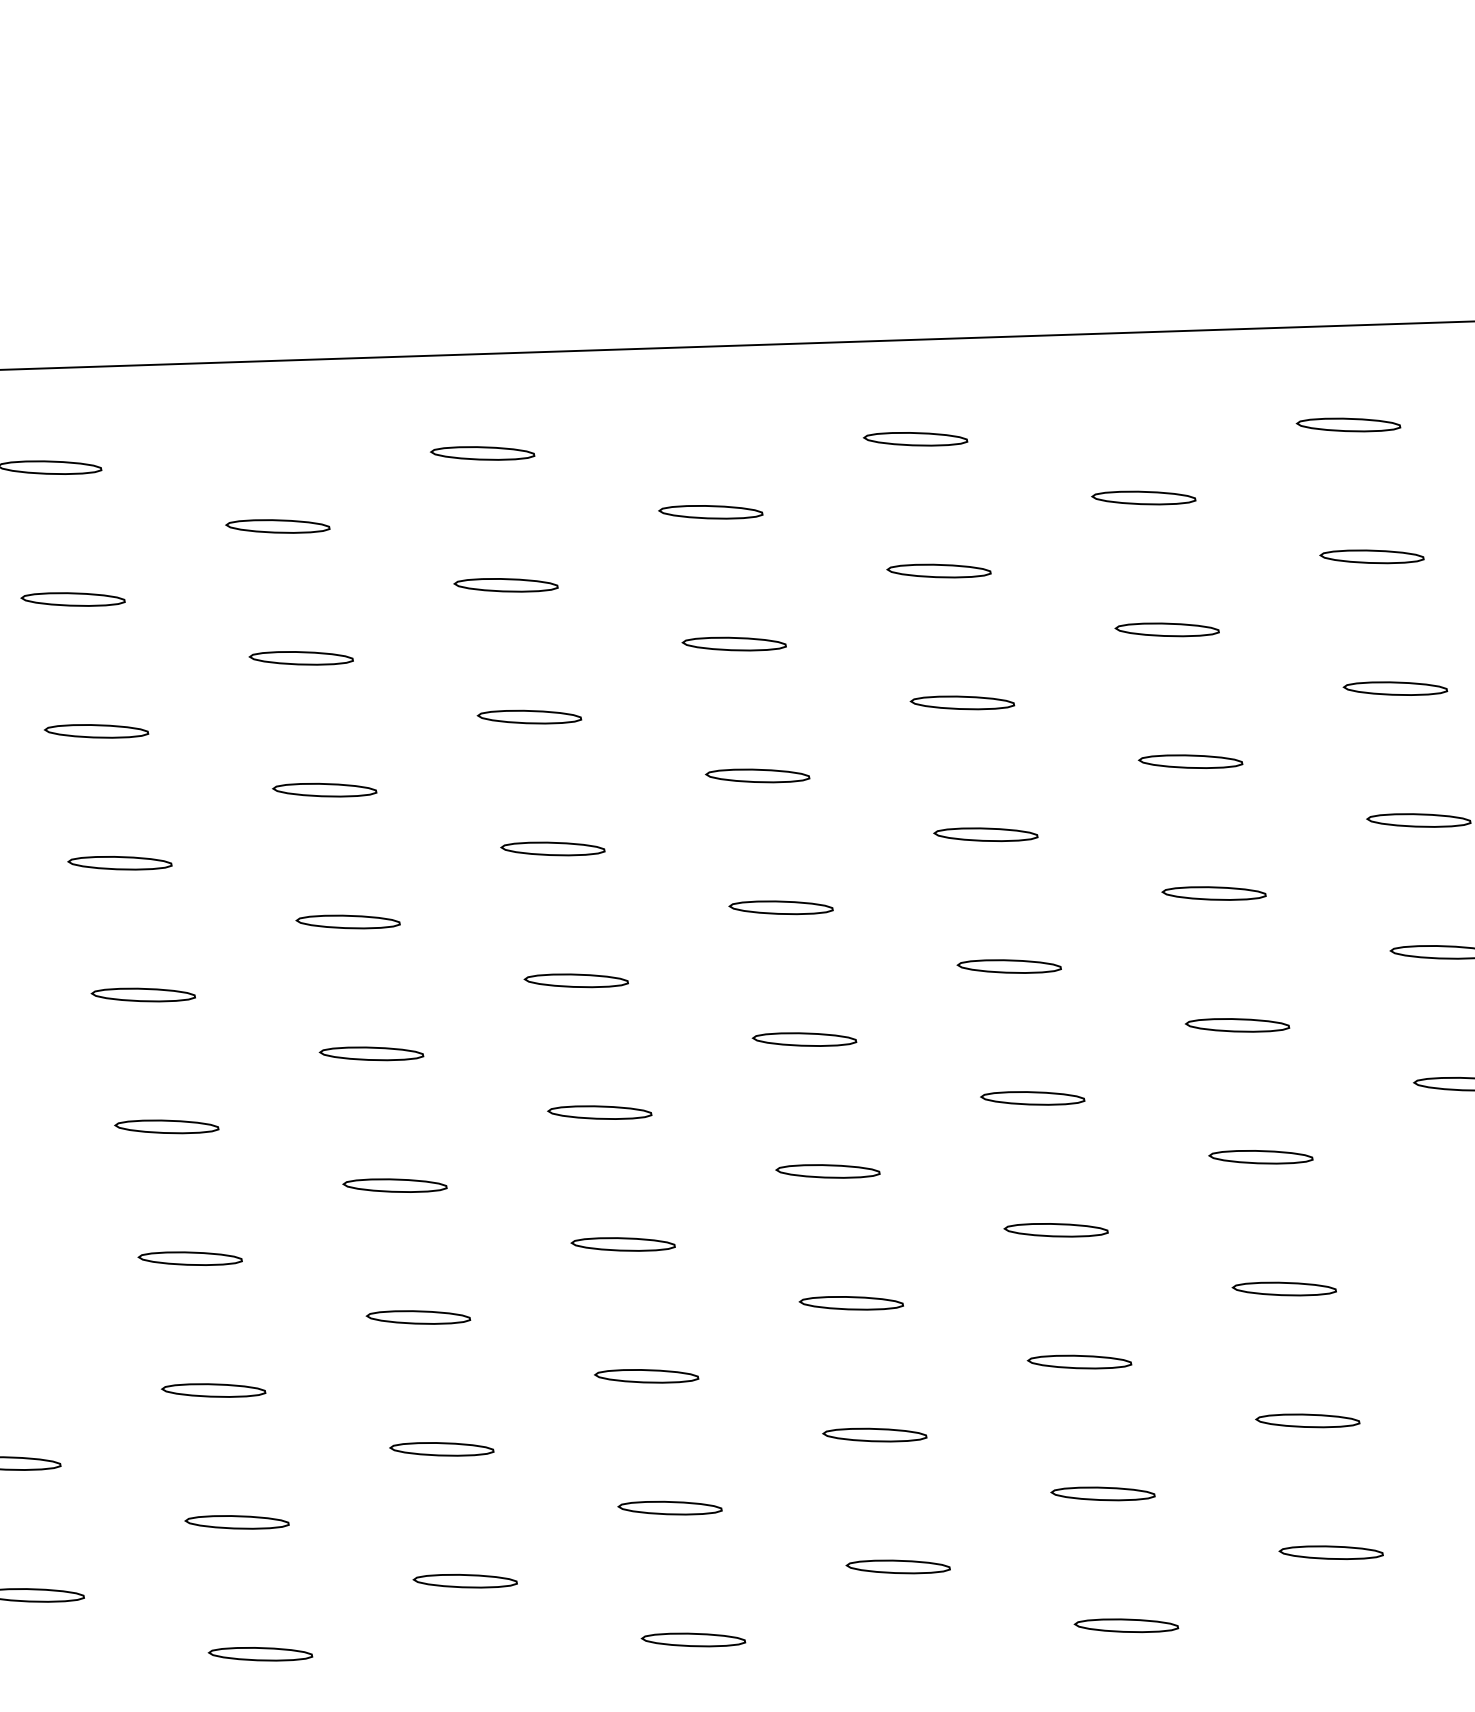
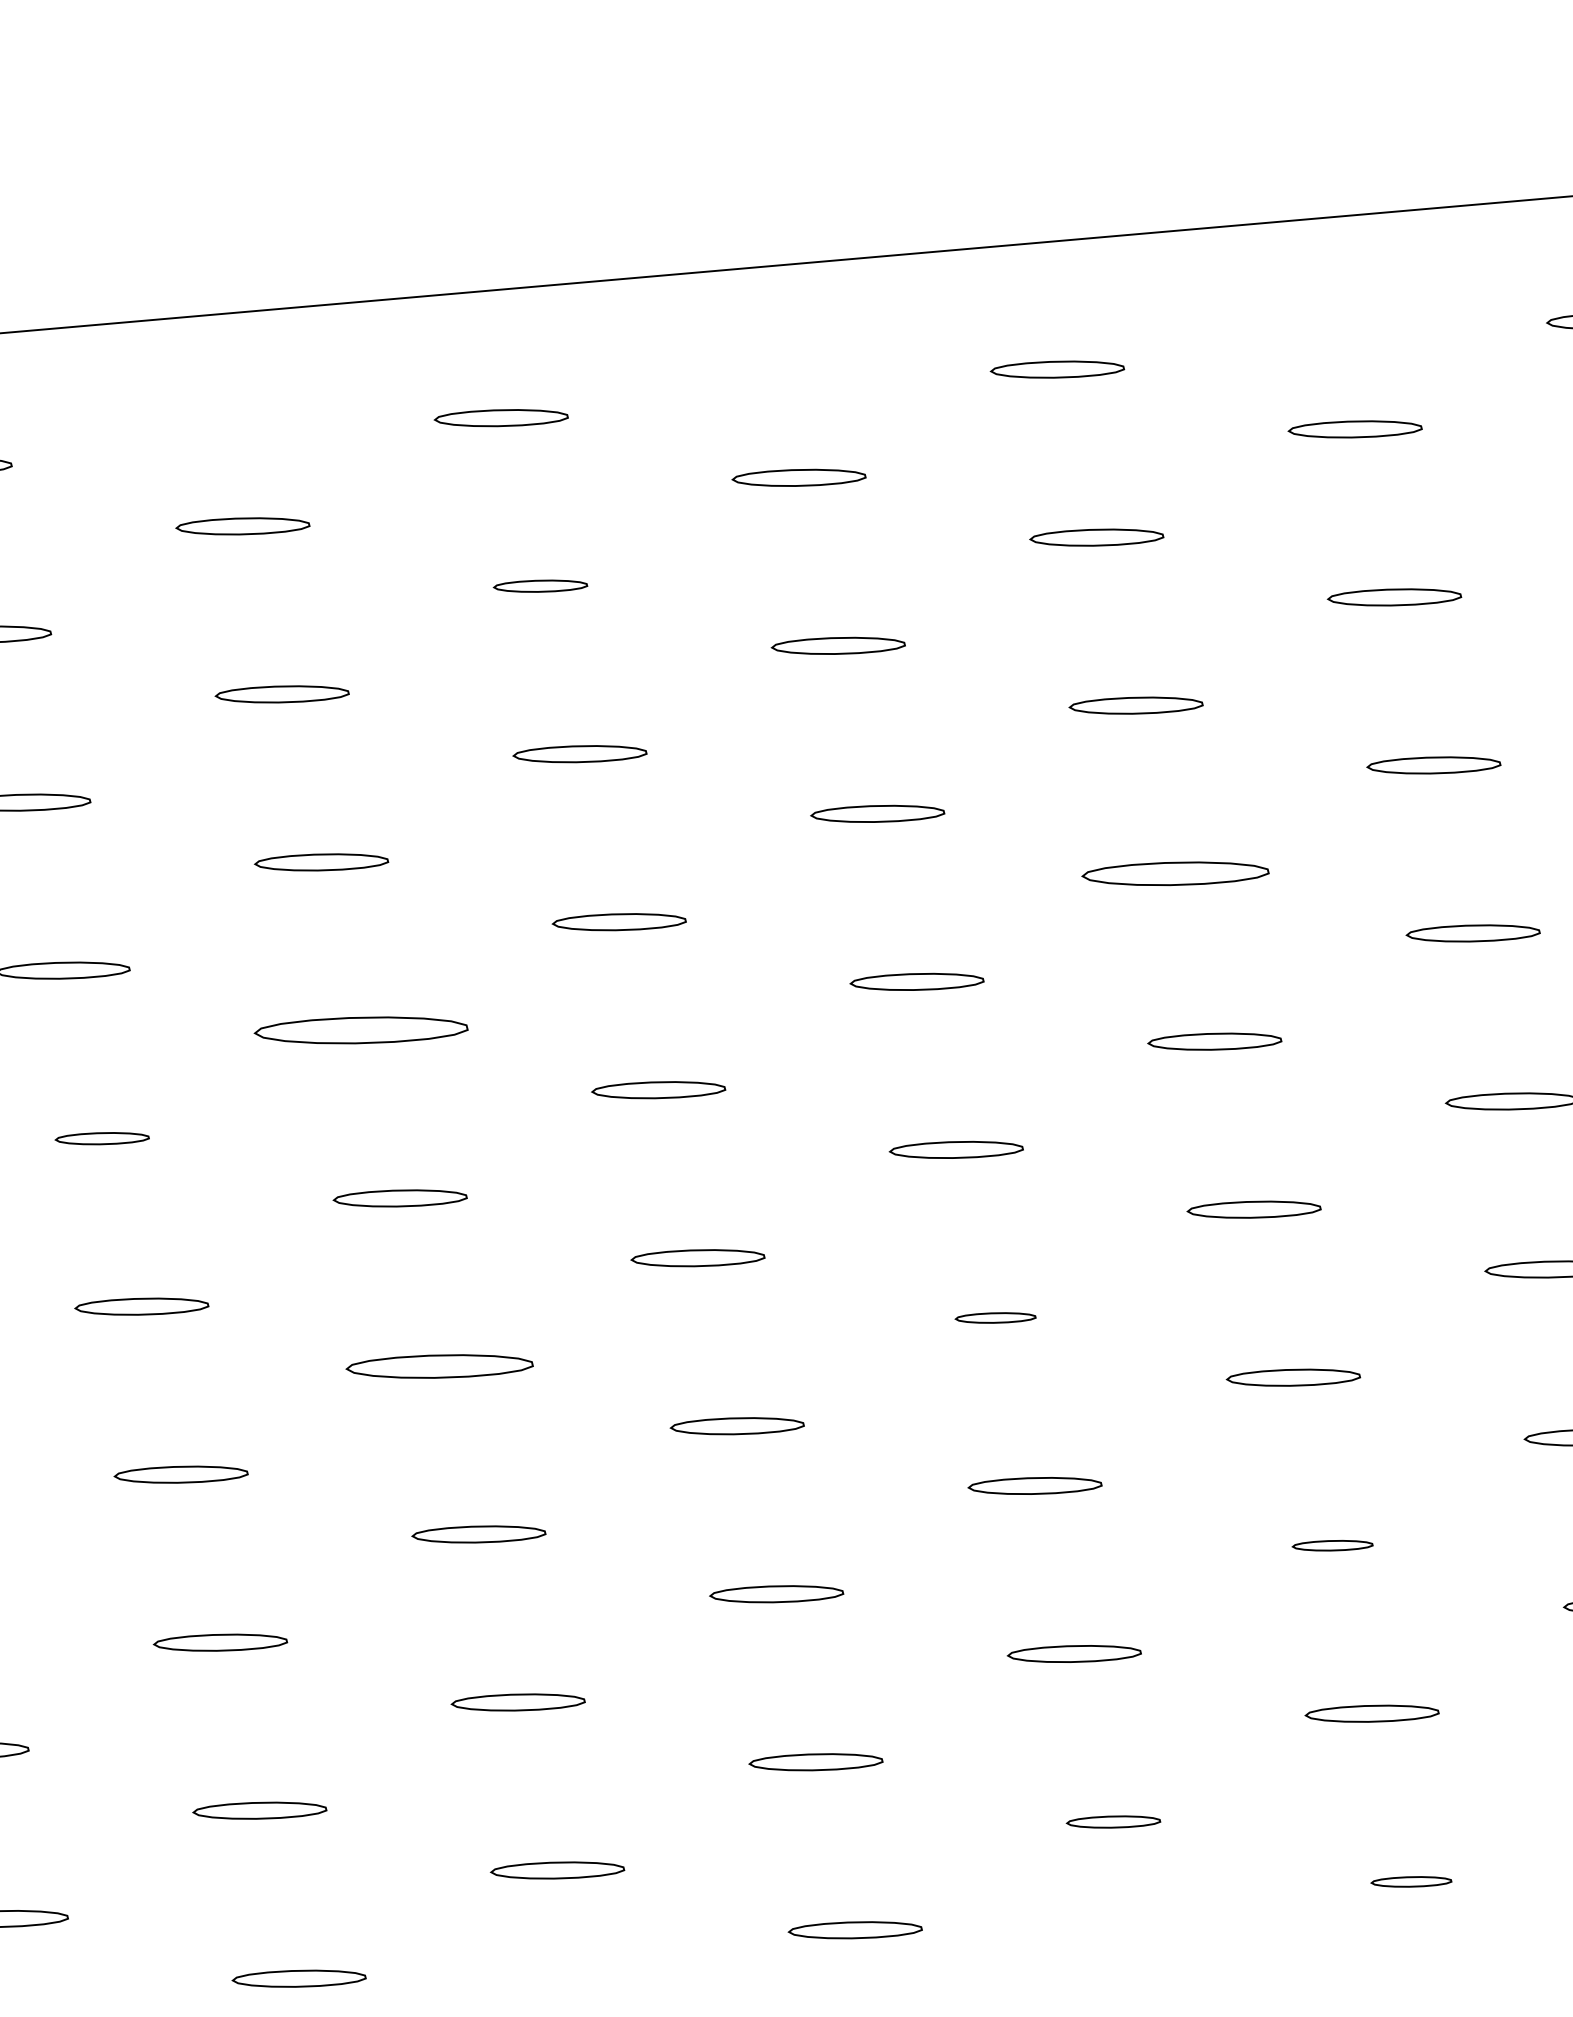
part: (505, 585) -> (539, 586), size x0.7
part: (985, 834) -> (1174, 873), size x1.4
part: (347, 921) -> (359, 1029), size x1.6
part: (142, 994) -> (101, 1138), size x0.7
part: (827, 1171) -> (995, 1318), size x0.6
part: (394, 1185) -> (438, 1366), size x1.4
part: (1079, 1361) -> (1332, 1545), size x0.6
part: (897, 1566) -> (1112, 1821), size x0.7
part: (1126, 1625) -> (1411, 1881), size x0.6

